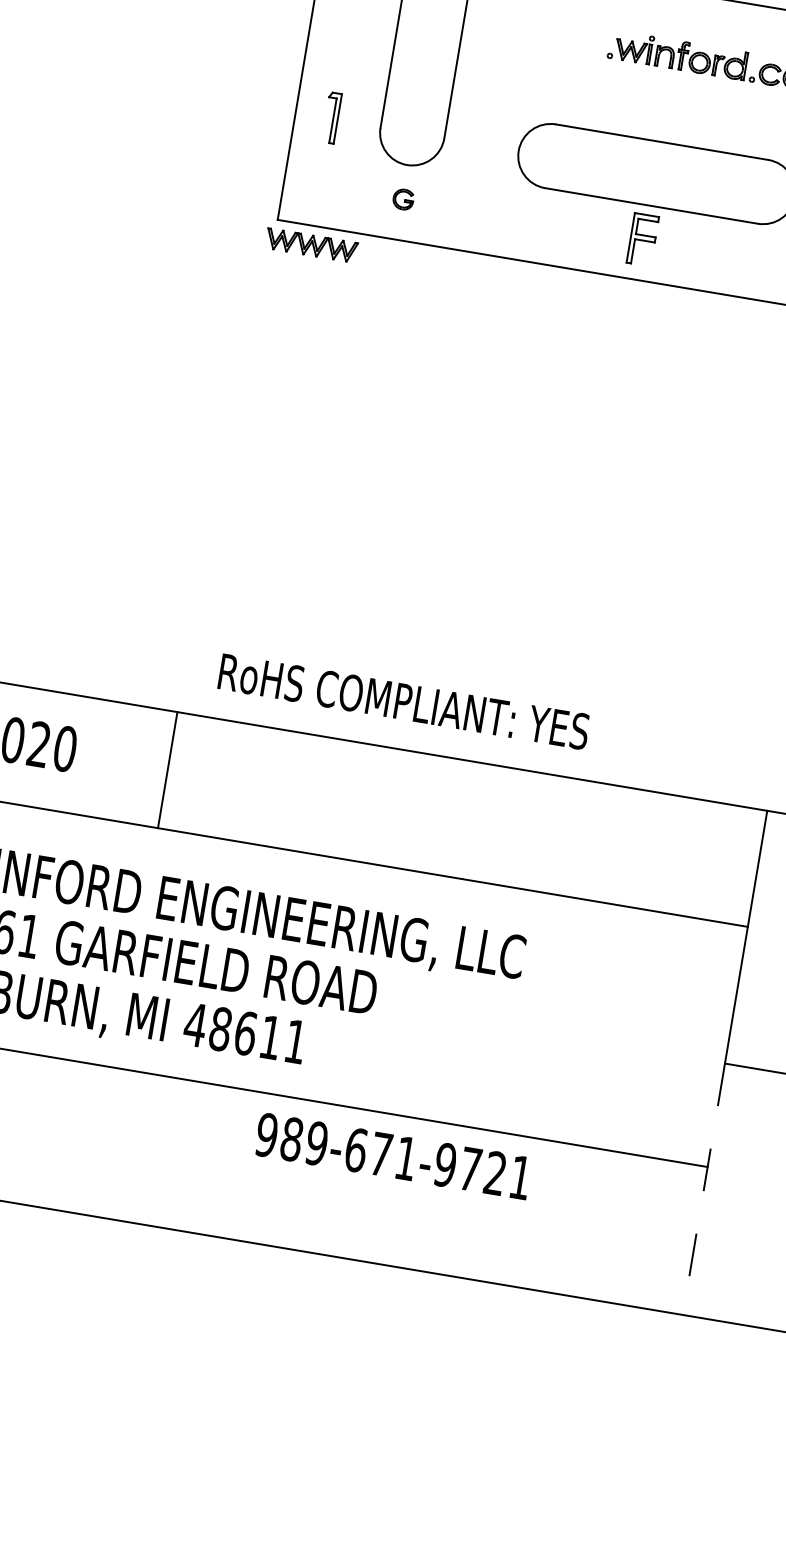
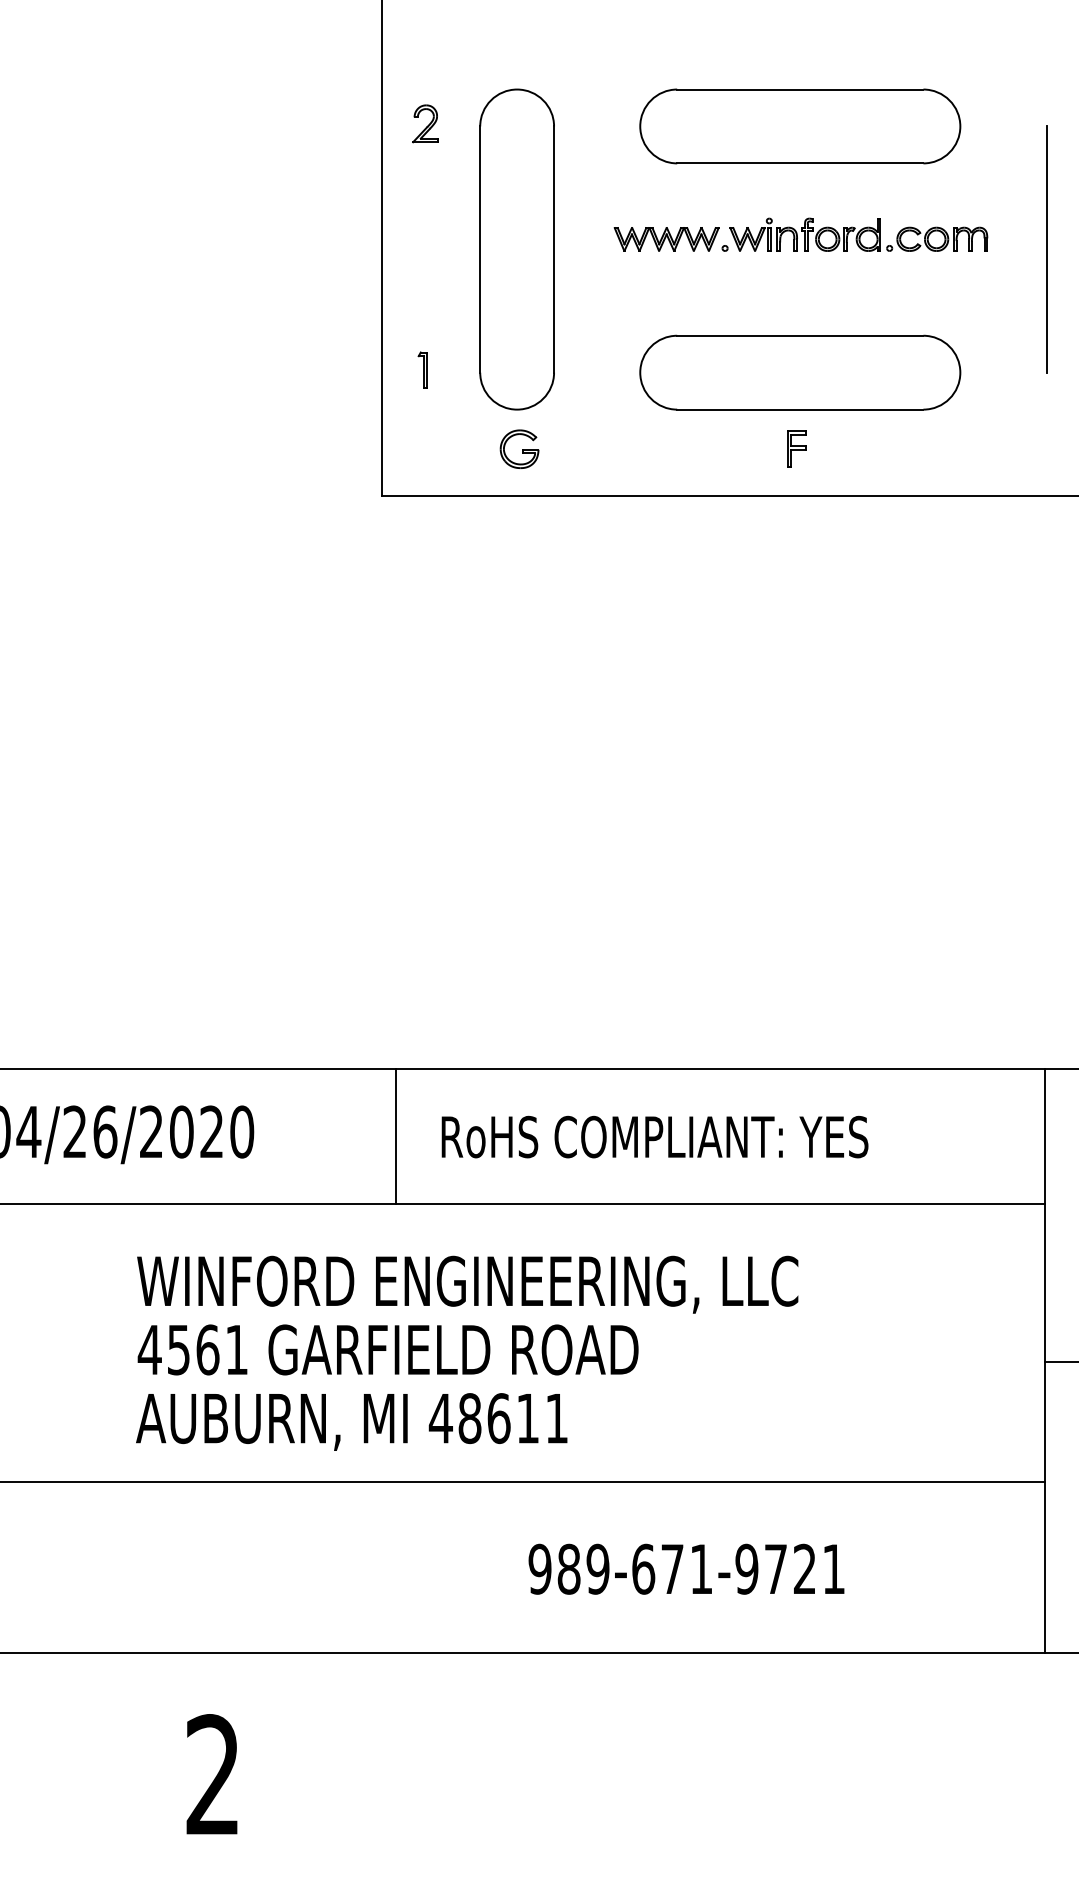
part: (331, 116) -> (422, 369), size x0.62
part: (403, 198) -> (519, 448), size x1.67
part: (642, 238) -> (796, 448), size x0.62
part: (311, 245) -> (666, 239), moved
text: (403, 701) -> (654, 1136), moved
line: (167, 770) -> (395, 1136), moved
text: (393, 1155) -> (686, 1568), moved
line: (703, 1189) -> (1044, 1507), dashed -> solid

